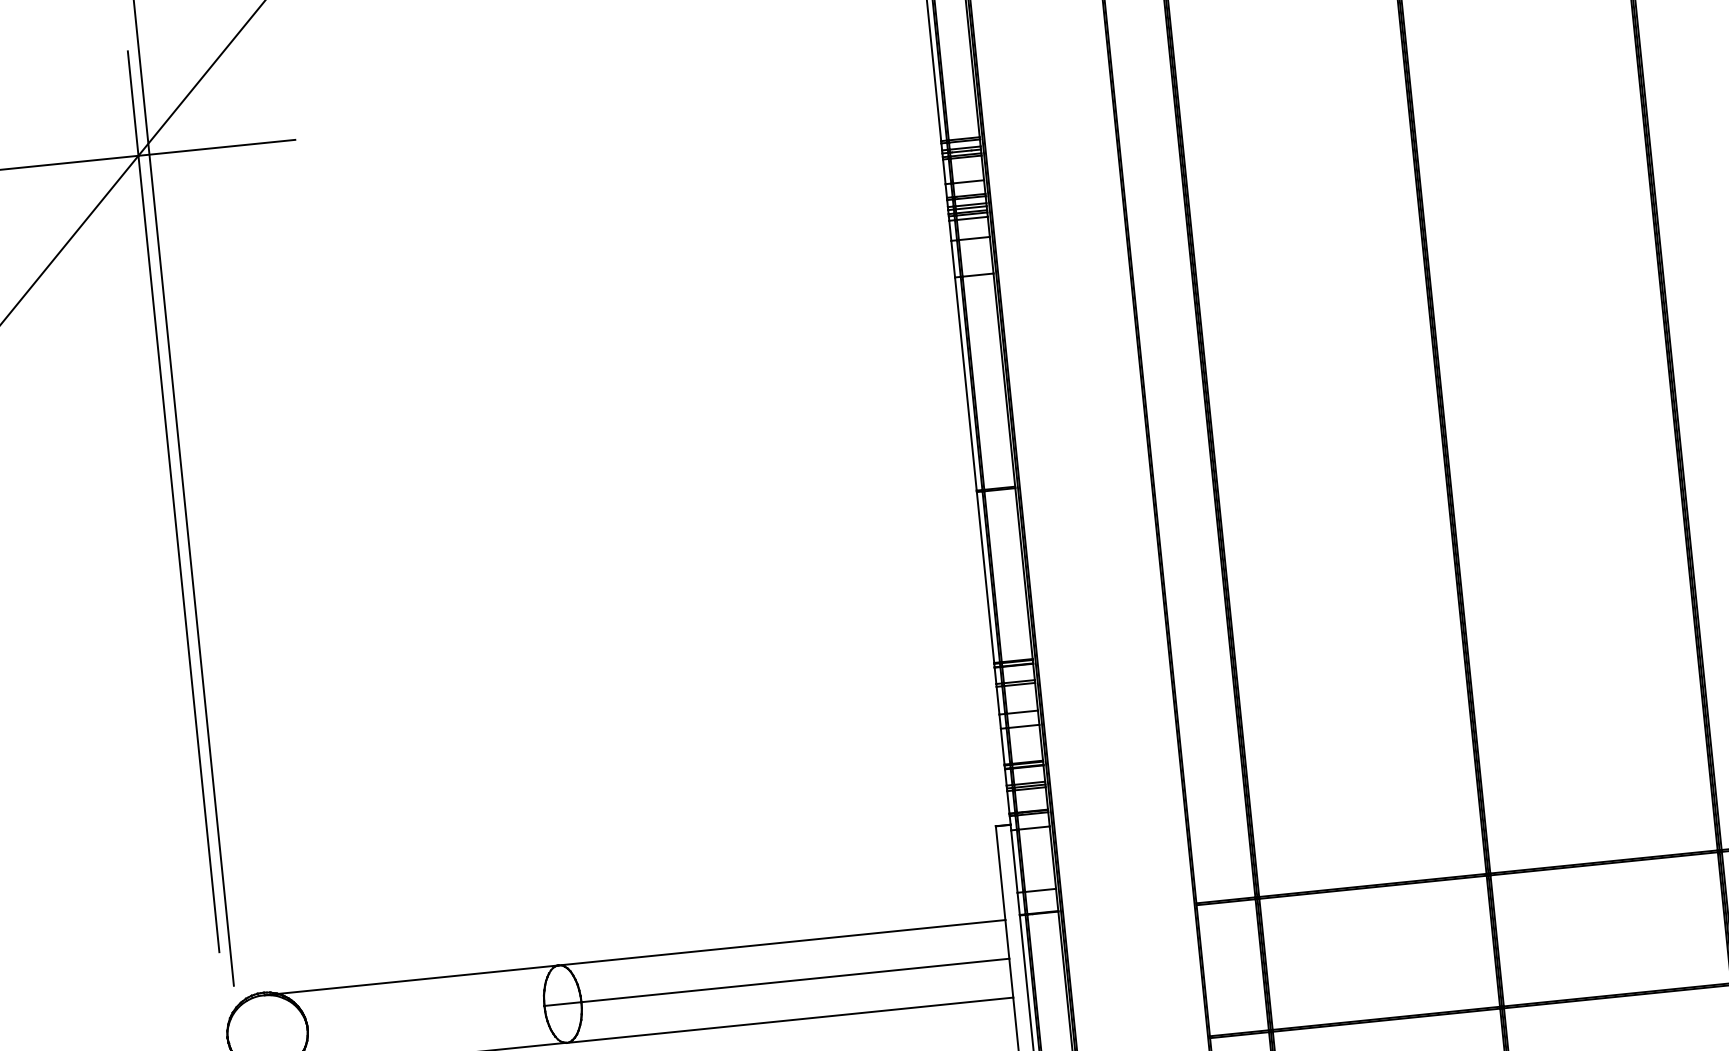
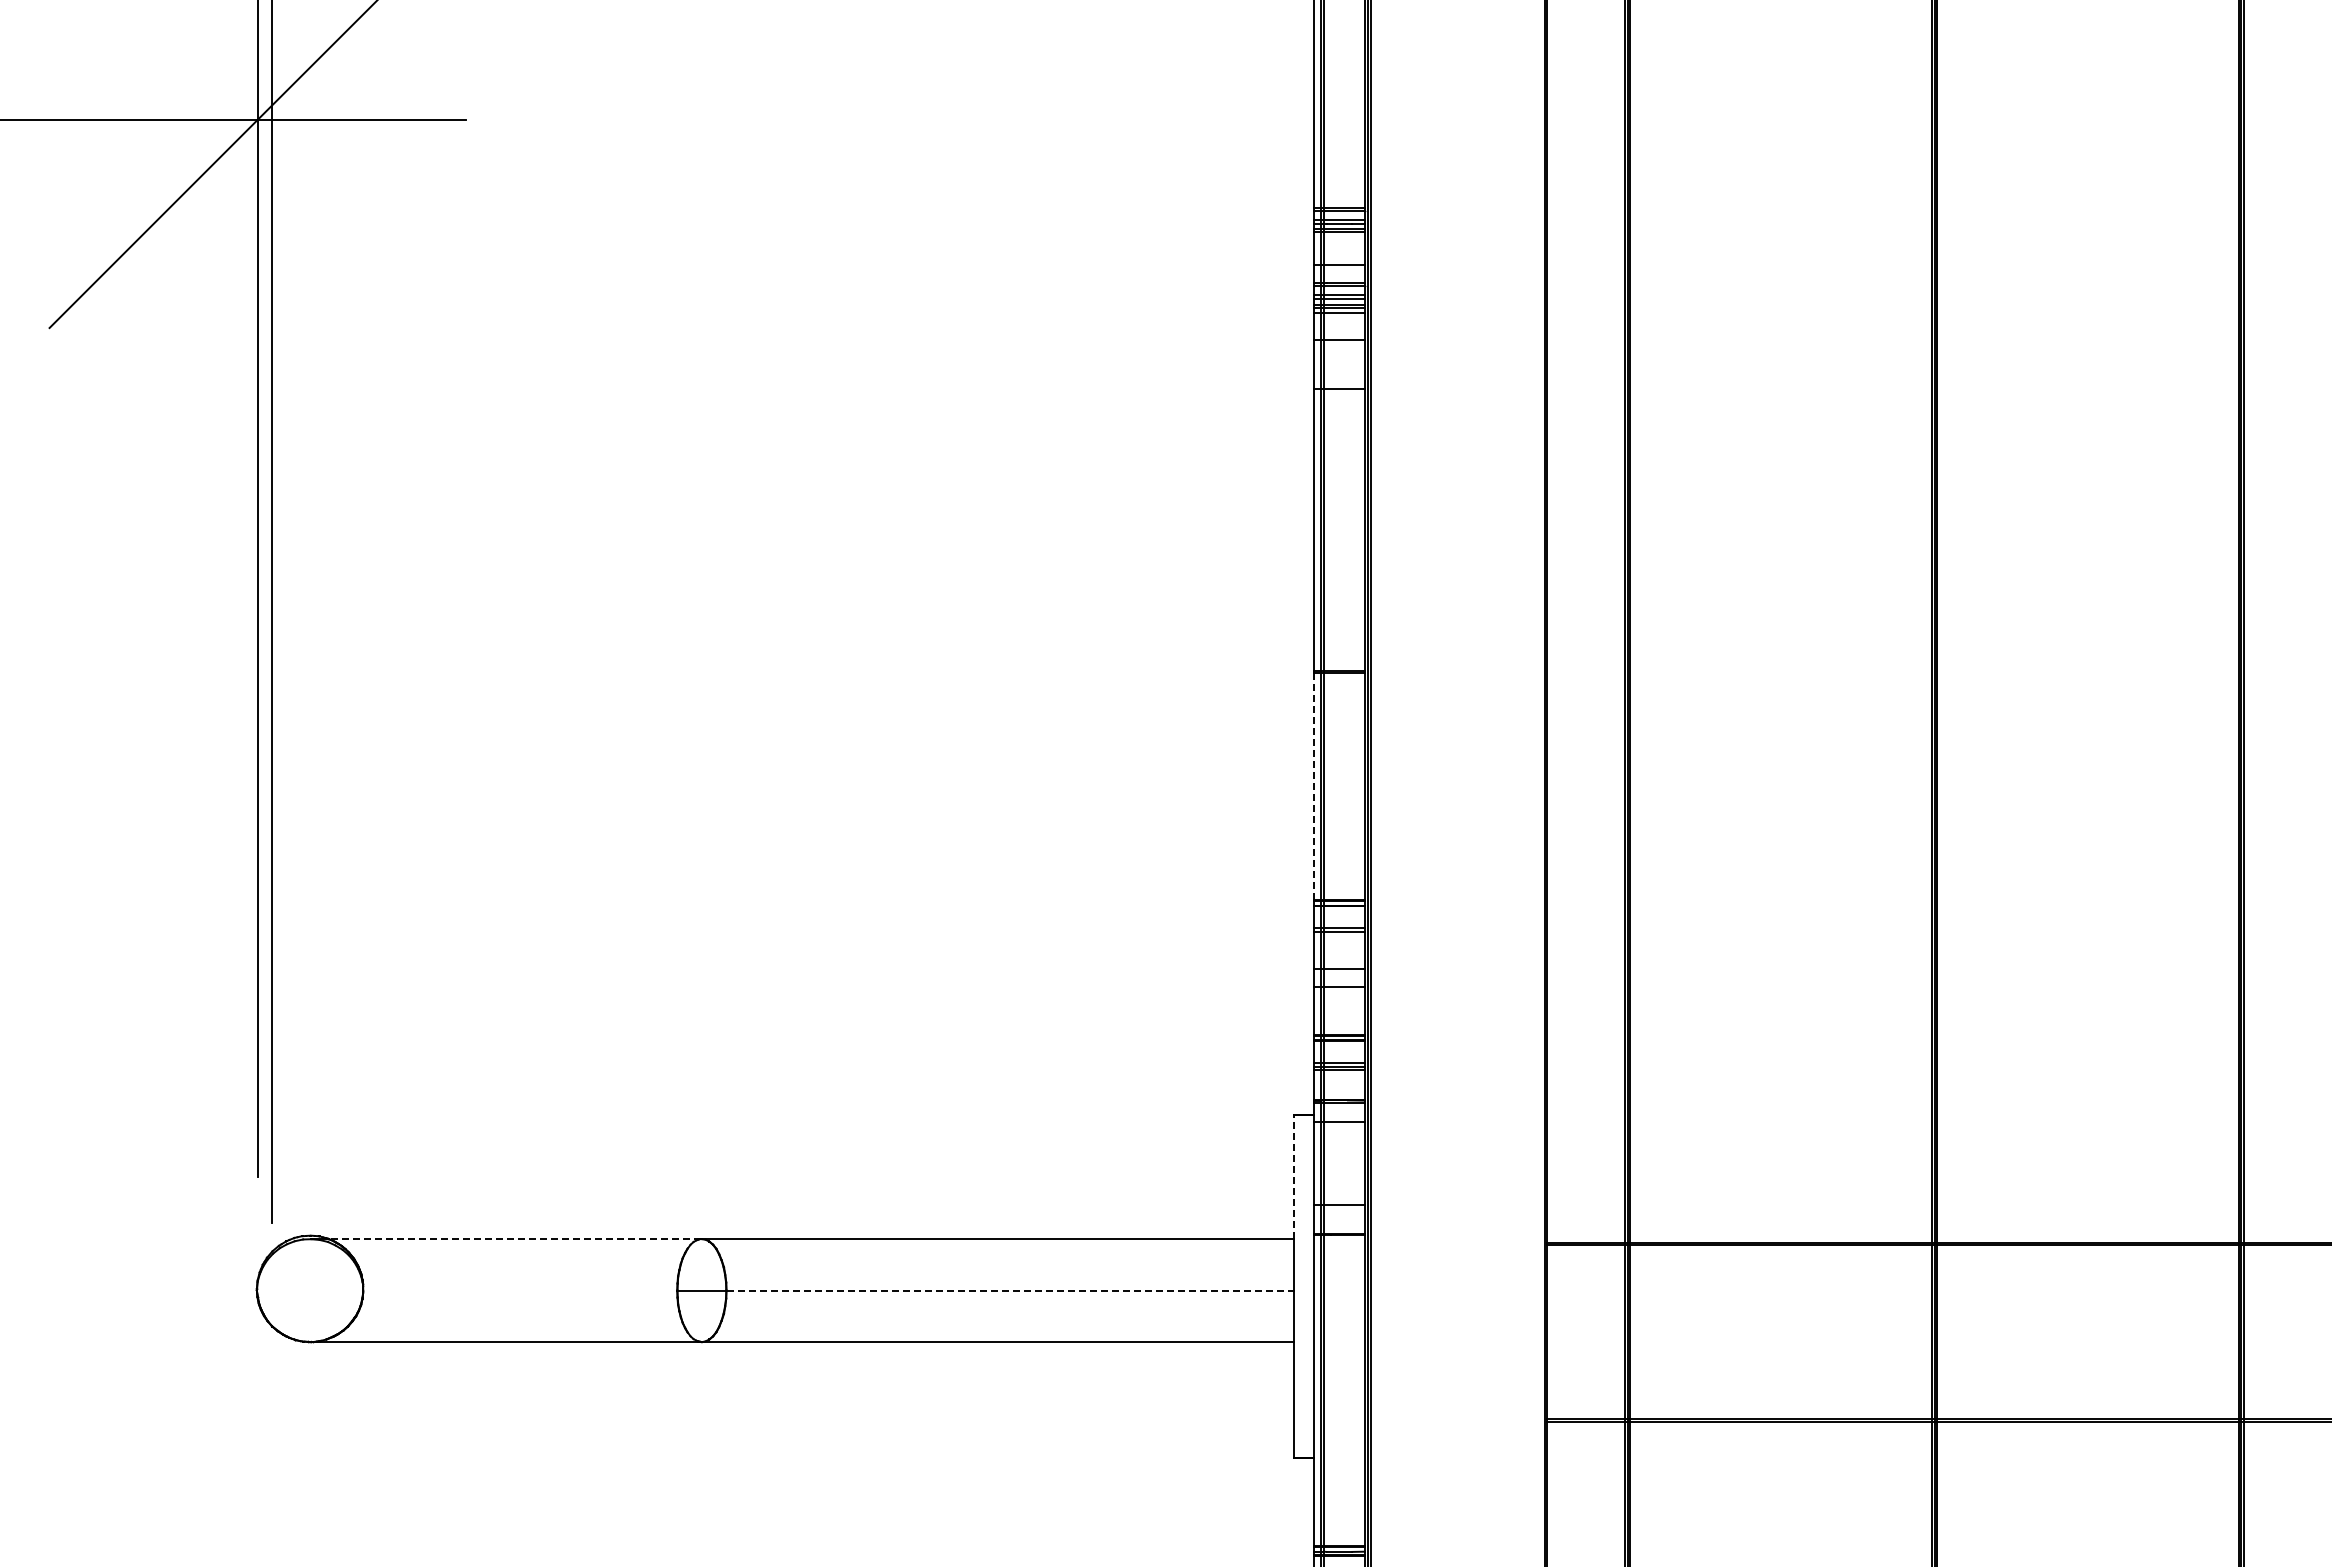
line: (985, 577) -> (1313, 786), solid -> dashed
line: (1000, 872) -> (1294, 1176), solid -> dashed
line: (417, 979) -> (514, 1239), solid -> dashed
line: (795, 980) -> (1010, 1290), solid -> dashed

